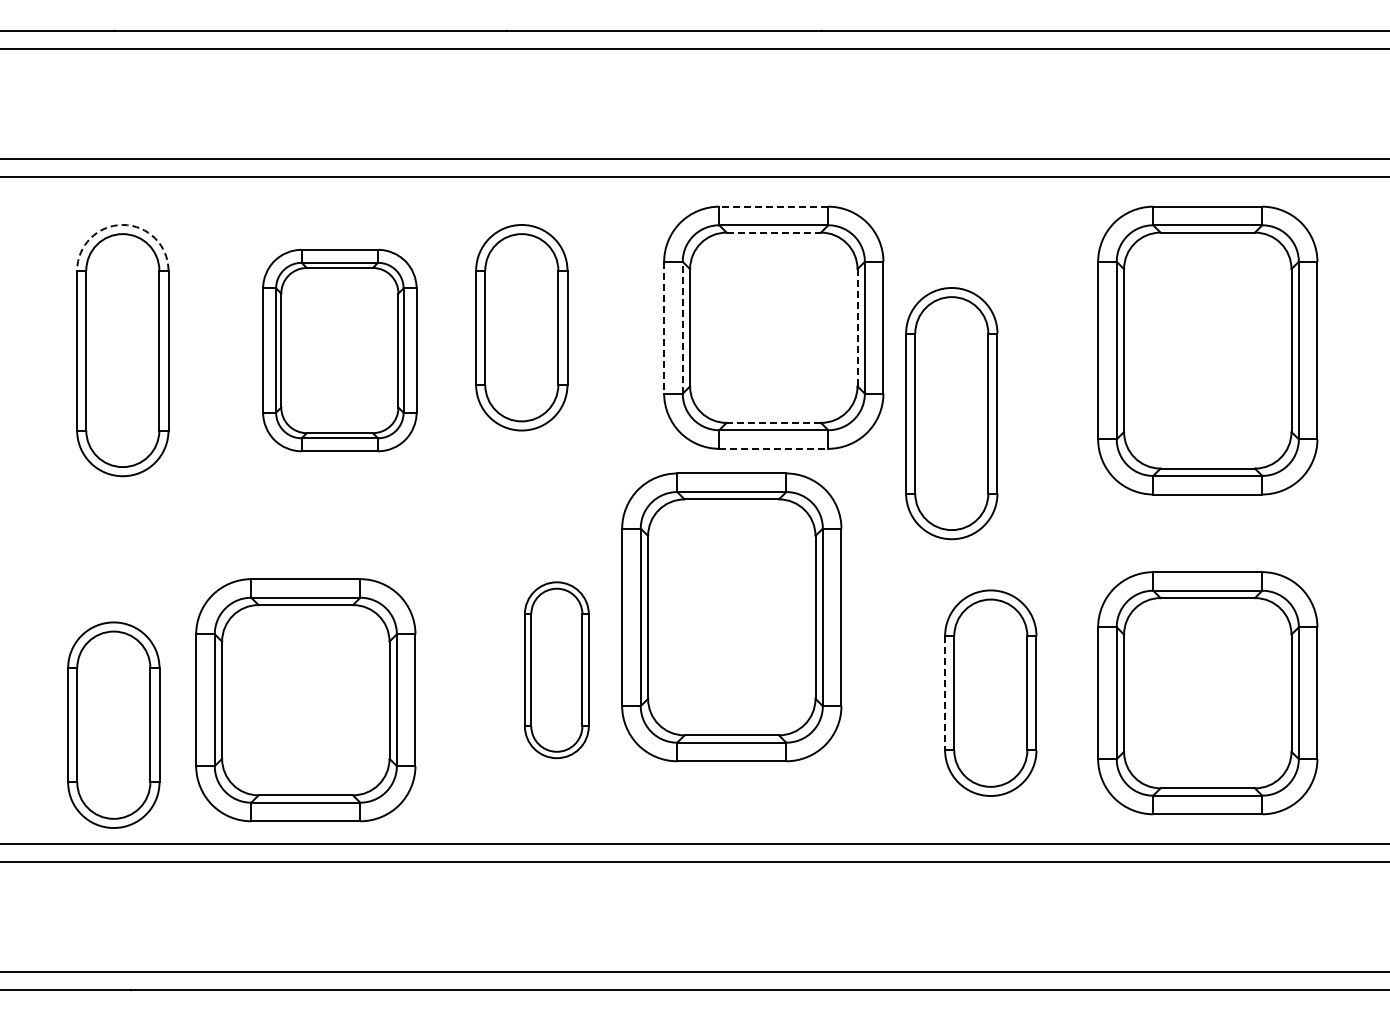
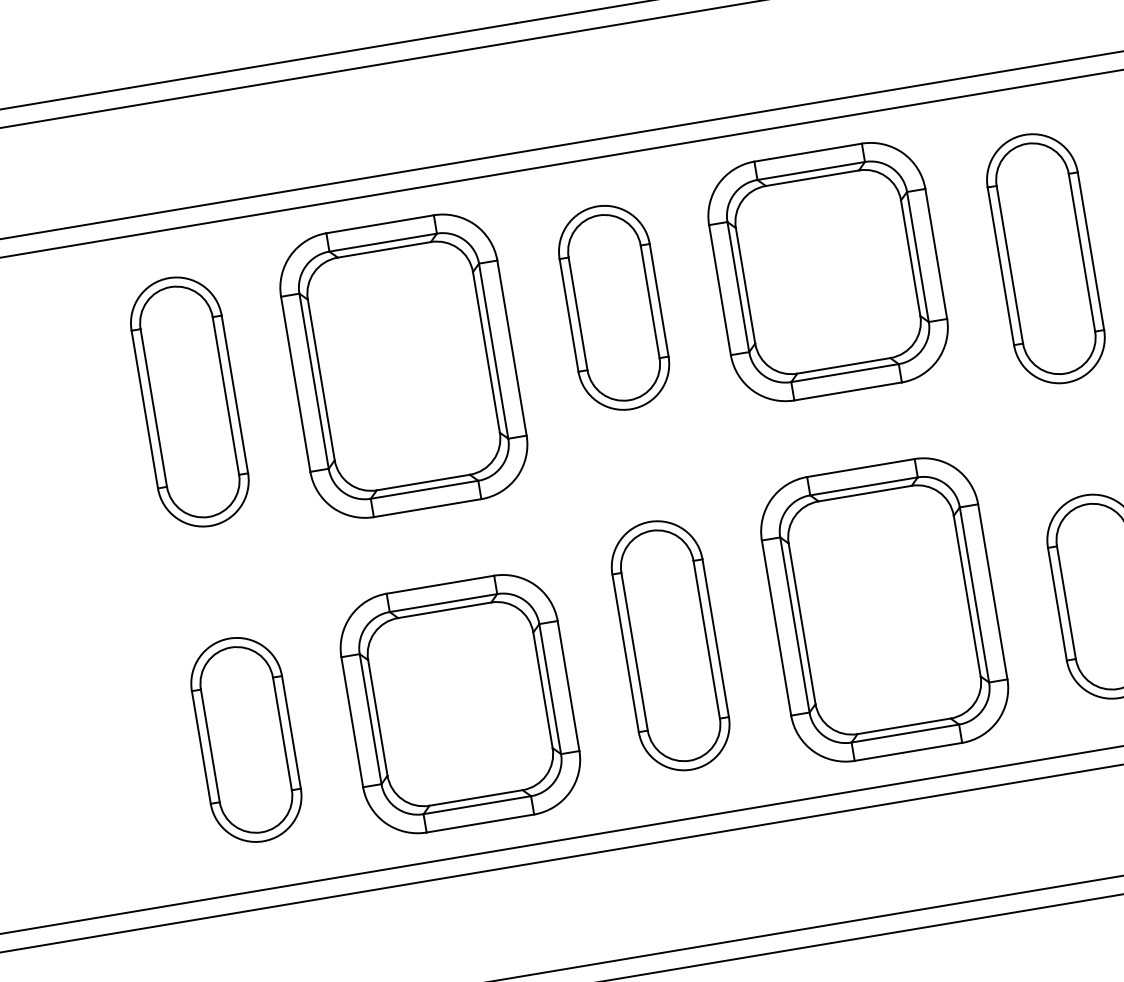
line: (773, 206) -> (807, 152), dashed -> solid
arc: (122, 224) -> (168, 277), dashed -> solid
line: (774, 232) -> (813, 177), dashed -> solid
part: (521, 327) -> (613, 307), moved
line: (664, 327) -> (720, 289), dashed -> solid
line: (682, 327) -> (738, 286), dashed -> solid
line: (857, 327) -> (910, 257), dashed -> solid
part: (339, 350) -> (403, 366), size x1.43
part: (951, 413) -> (1045, 258), moved
line: (773, 422) -> (843, 365), dashed -> solid
line: (773, 448) -> (847, 391), dashed -> solid
part: (731, 617) -> (884, 610), moved
part: (556, 669) -> (670, 644), size x1.43
line: (945, 693) -> (1057, 604), dashed -> solid
part: (305, 700) -> (460, 704), moved
part: (113, 724) -> (245, 739), moved

